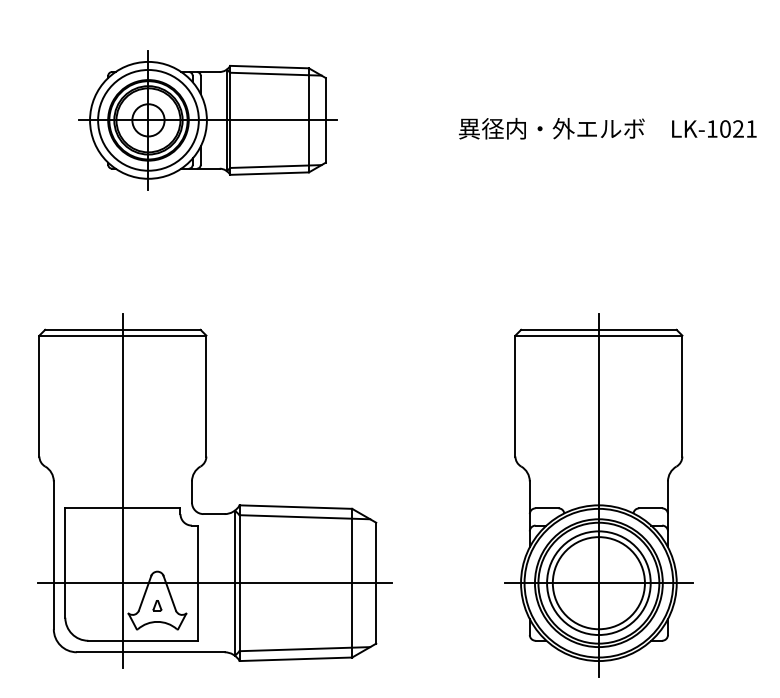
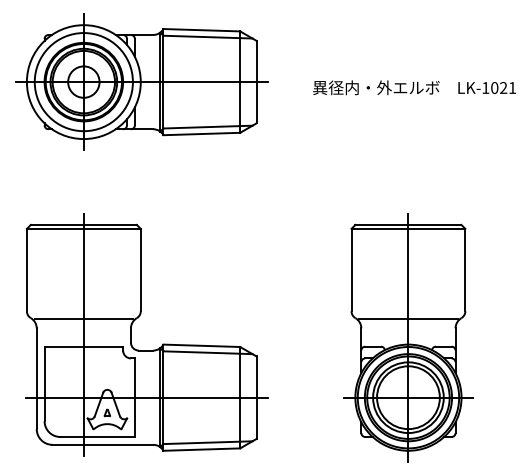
part: (207, 119) -> (141, 81), size x1.43
line: (122, 468) -> (83, 319), added
line: (598, 468) -> (408, 319), added

